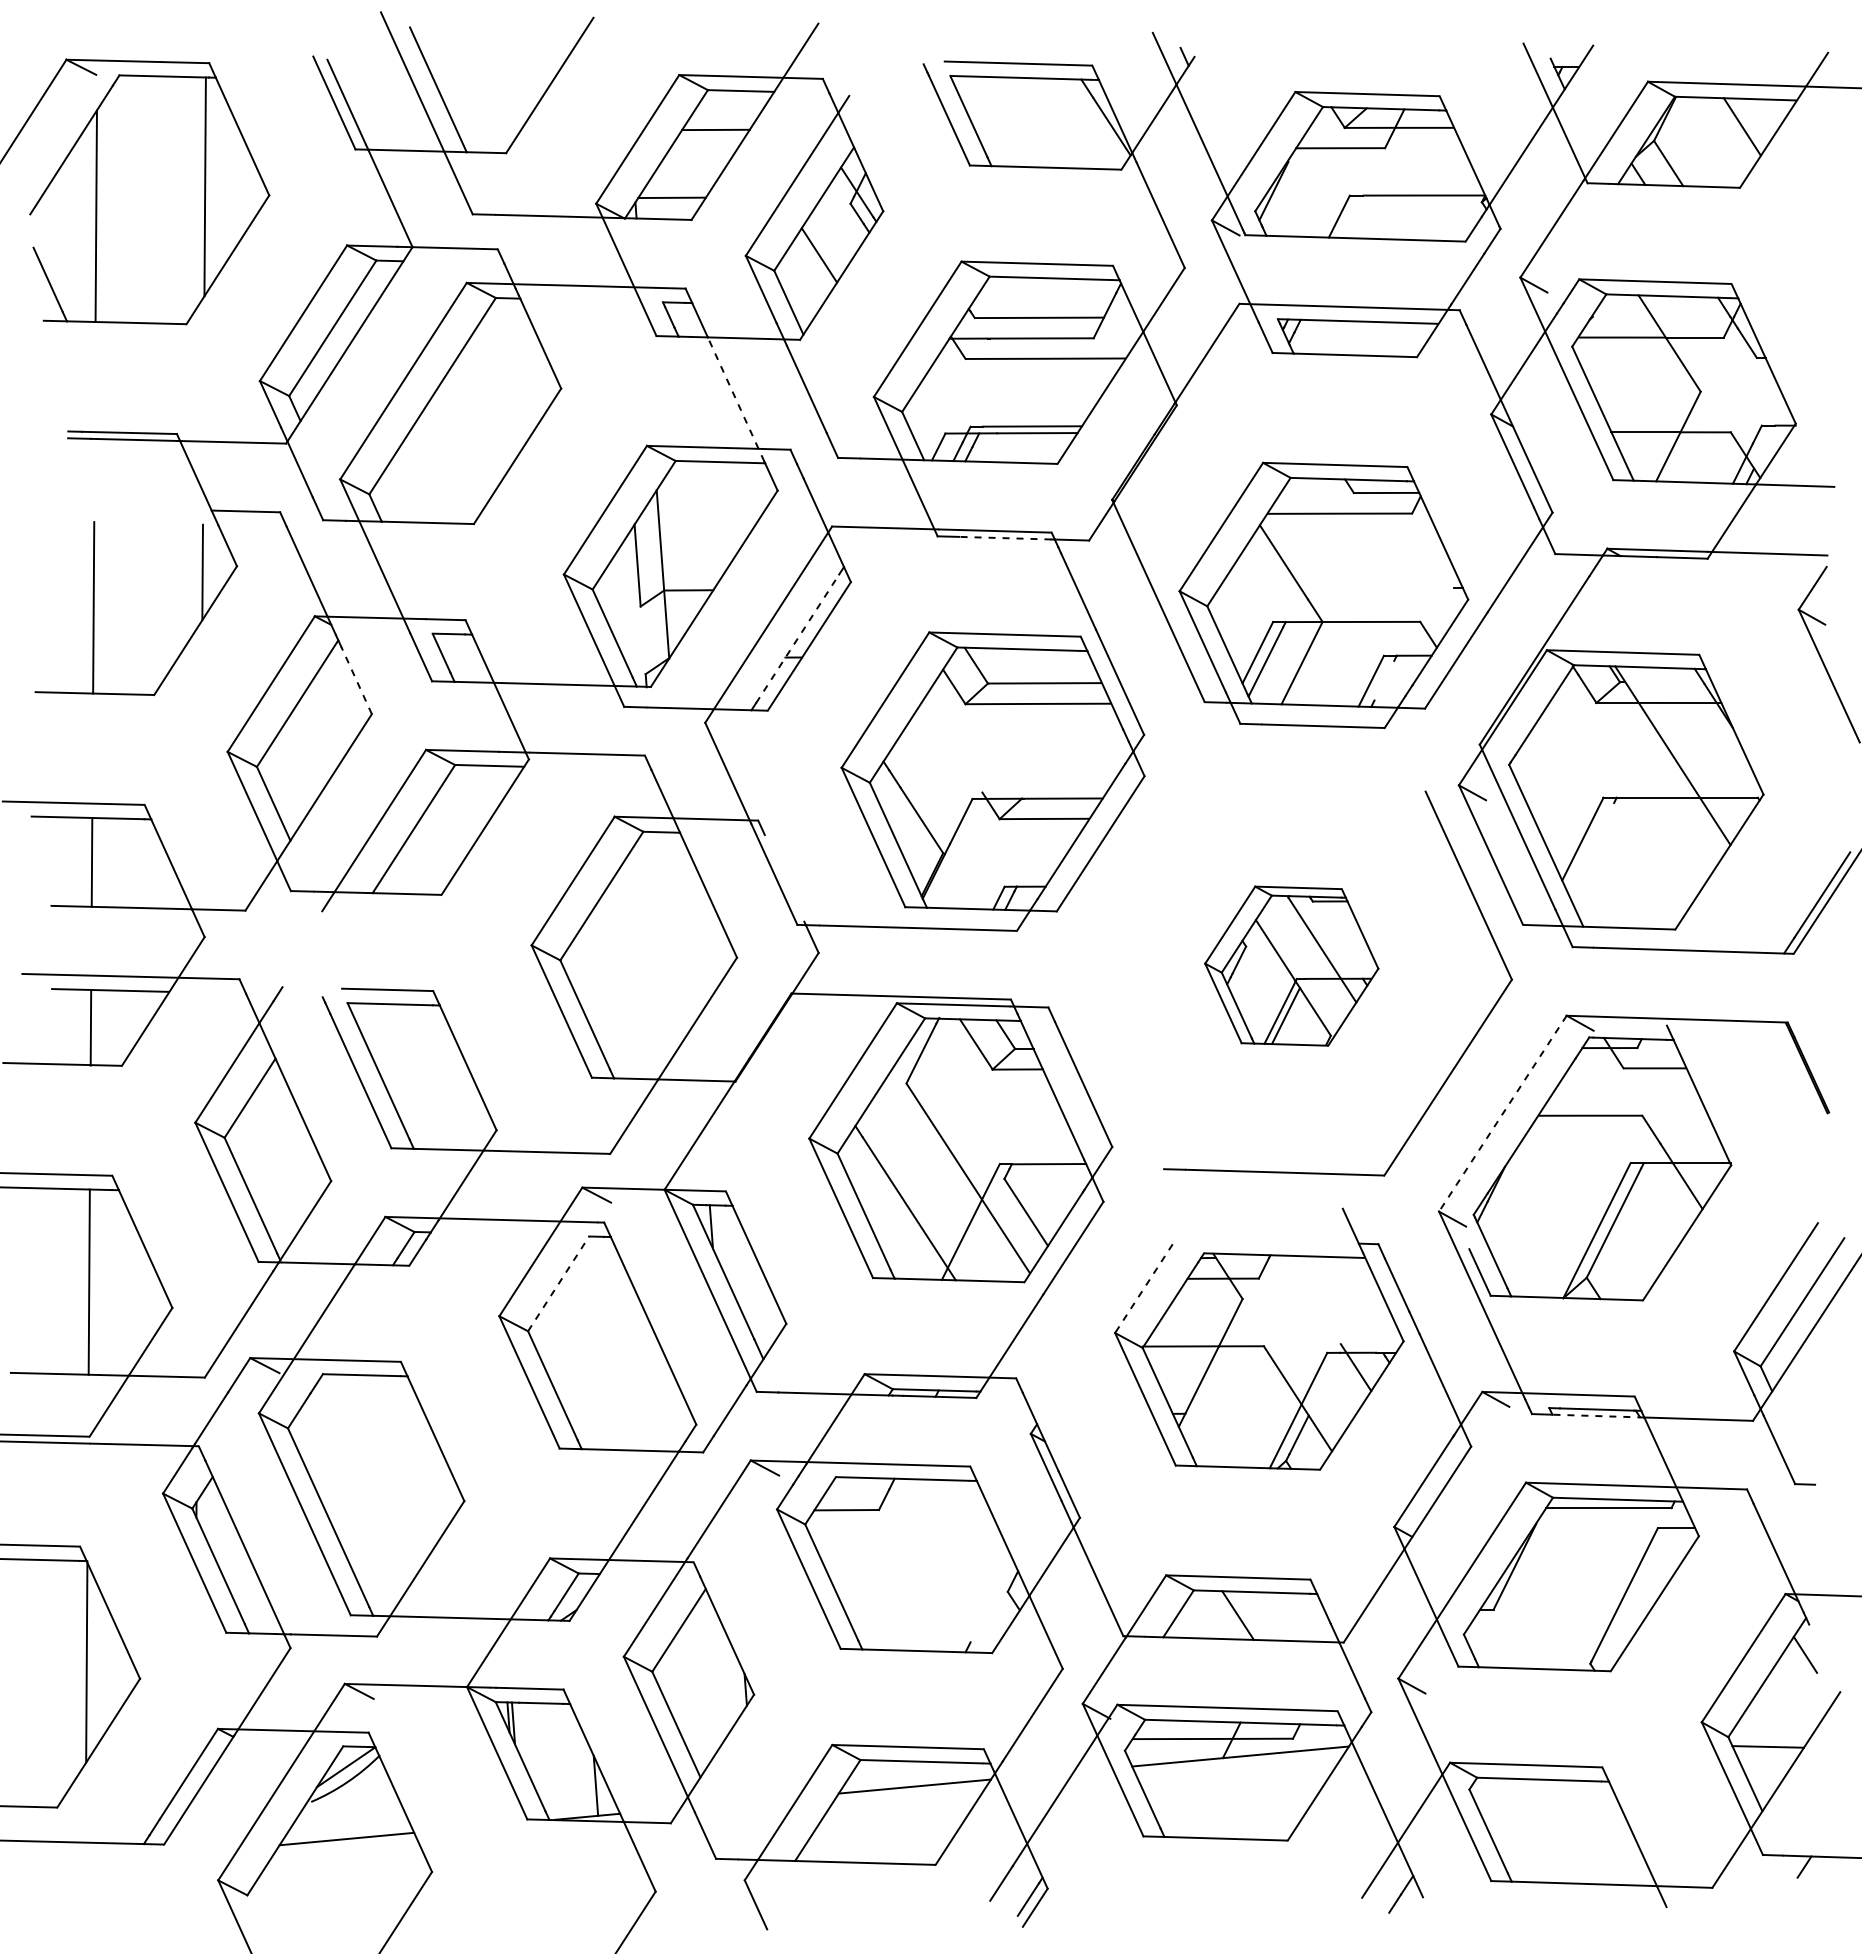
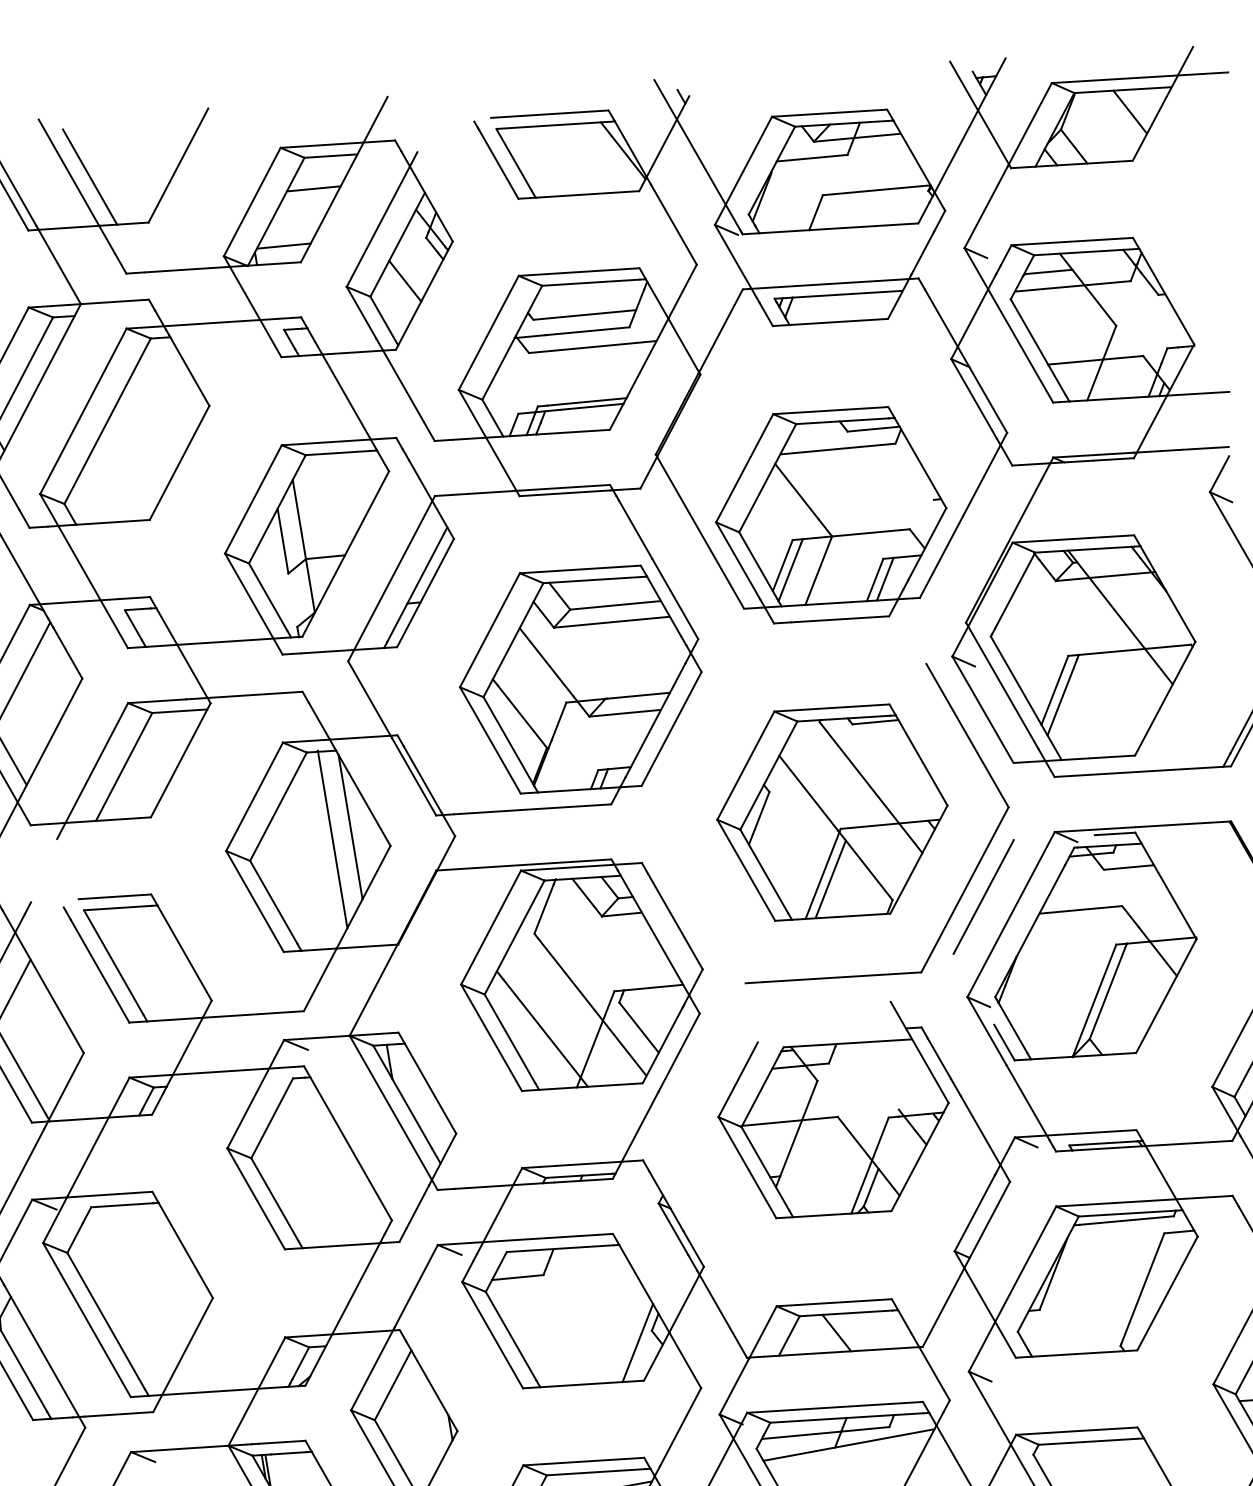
line: (1622, 316) -> (1048, 271), added
line: (735, 399) -> (348, 401), dashed -> solid
line: (1004, 538) -> (572, 493), dashed -> solid
line: (797, 638) -> (415, 587), dashed -> solid
line: (356, 680) -> (67, 652), dashed -> solid
line: (1384, 680) -> (885, 578), added
line: (952, 746) -> (546, 662), added
line: (1591, 848) -> (1062, 697), added
line: (784, 878) -> (422, 779), added
line: (689, 929) -> (350, 826), added
line: (665, 942) -> (332, 839), added
part: (1291, 965) -> (832, 811), size x1.67
line: (1641, 1024) -> (1114, 833), added
line: (1470, 1088) -> (983, 896), added
line: (1502, 1113) -> (1010, 914), dashed -> solid
line: (558, 1283) -> (272, 1118), dashed -> solid
line: (1143, 1288) -> (737, 1079), dashed -> solid
line: (1598, 1416) -> (1109, 1148), dashed -> solid
line: (991, 1600) -> (639, 1338), added

